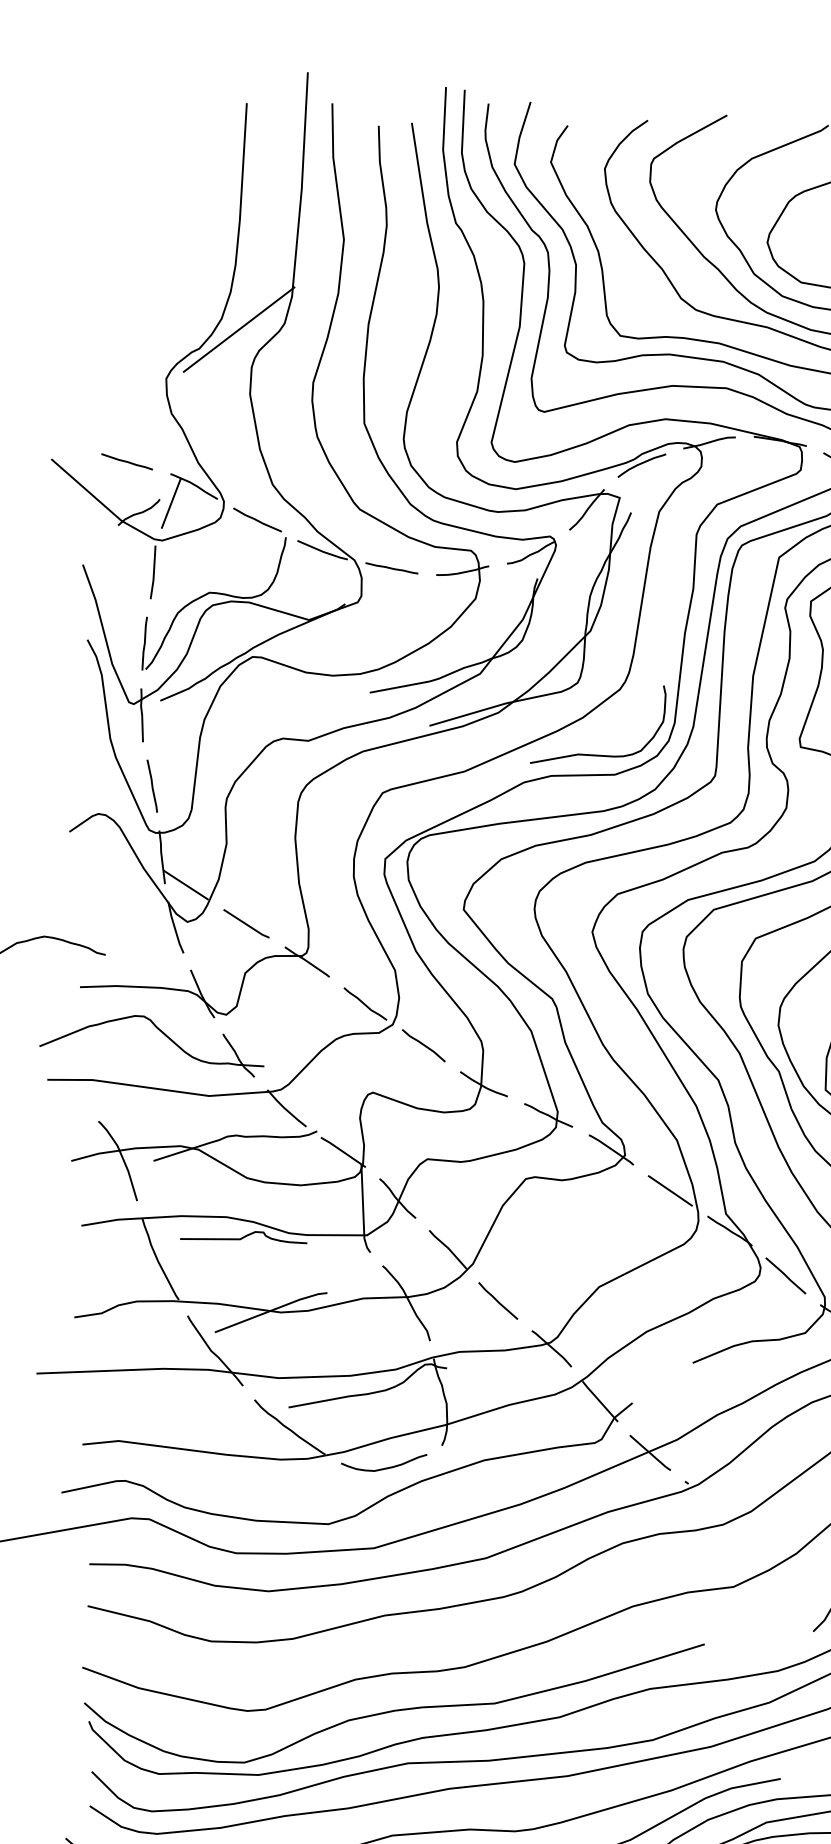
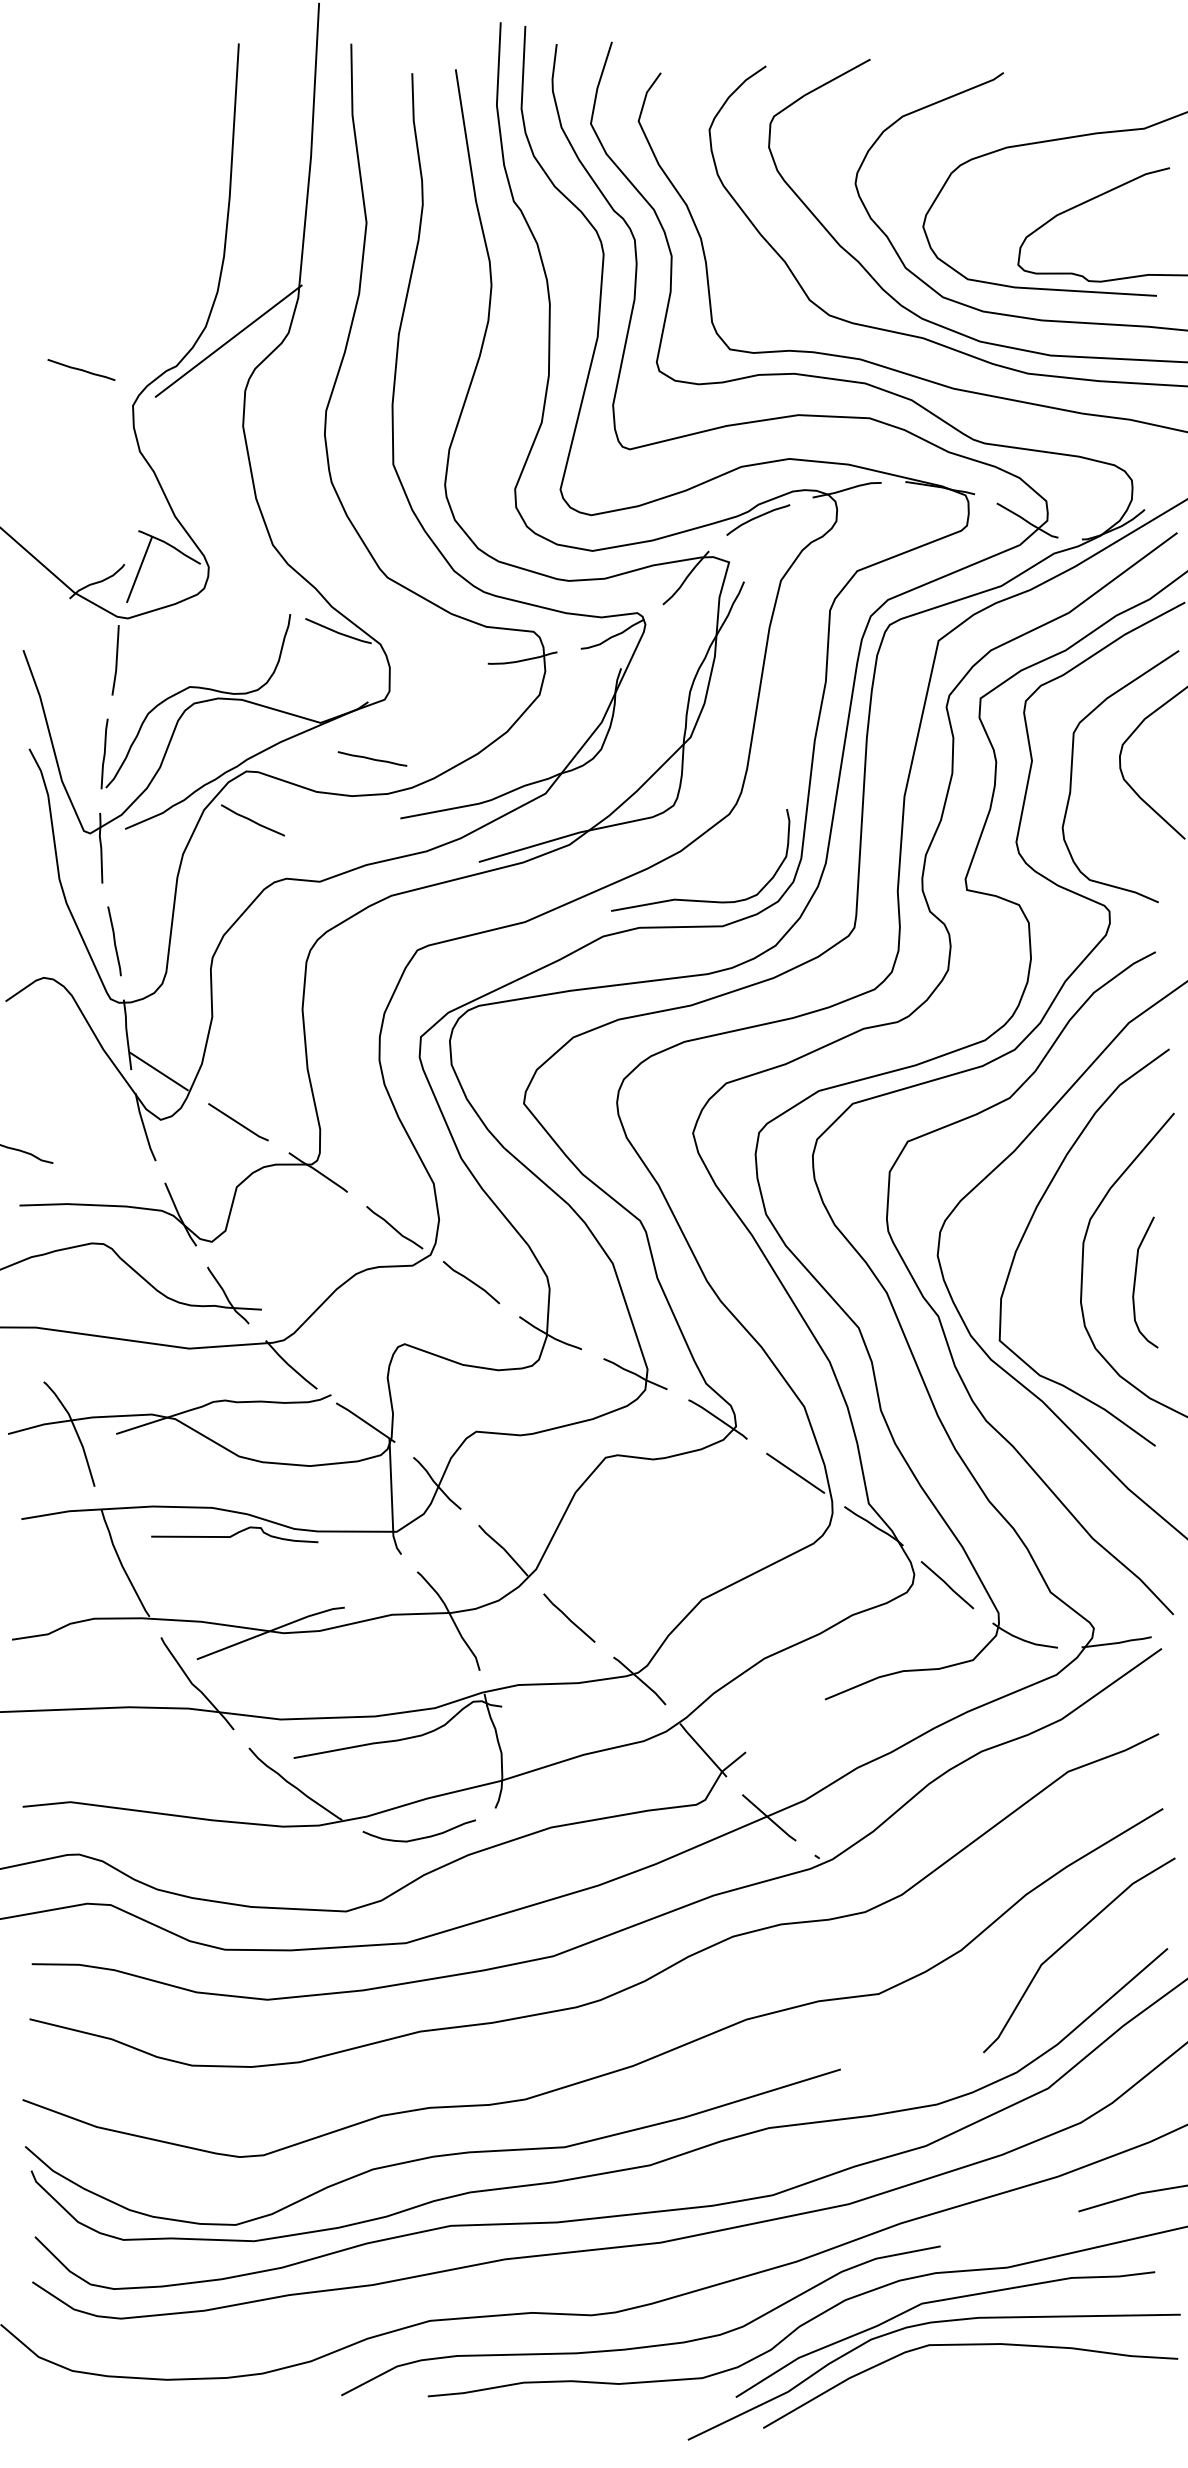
line: (127, 461) -> (81, 369), moved
curve: (257, 520) -> (252, 820), moved
line: (391, 567) -> (372, 758), moved

